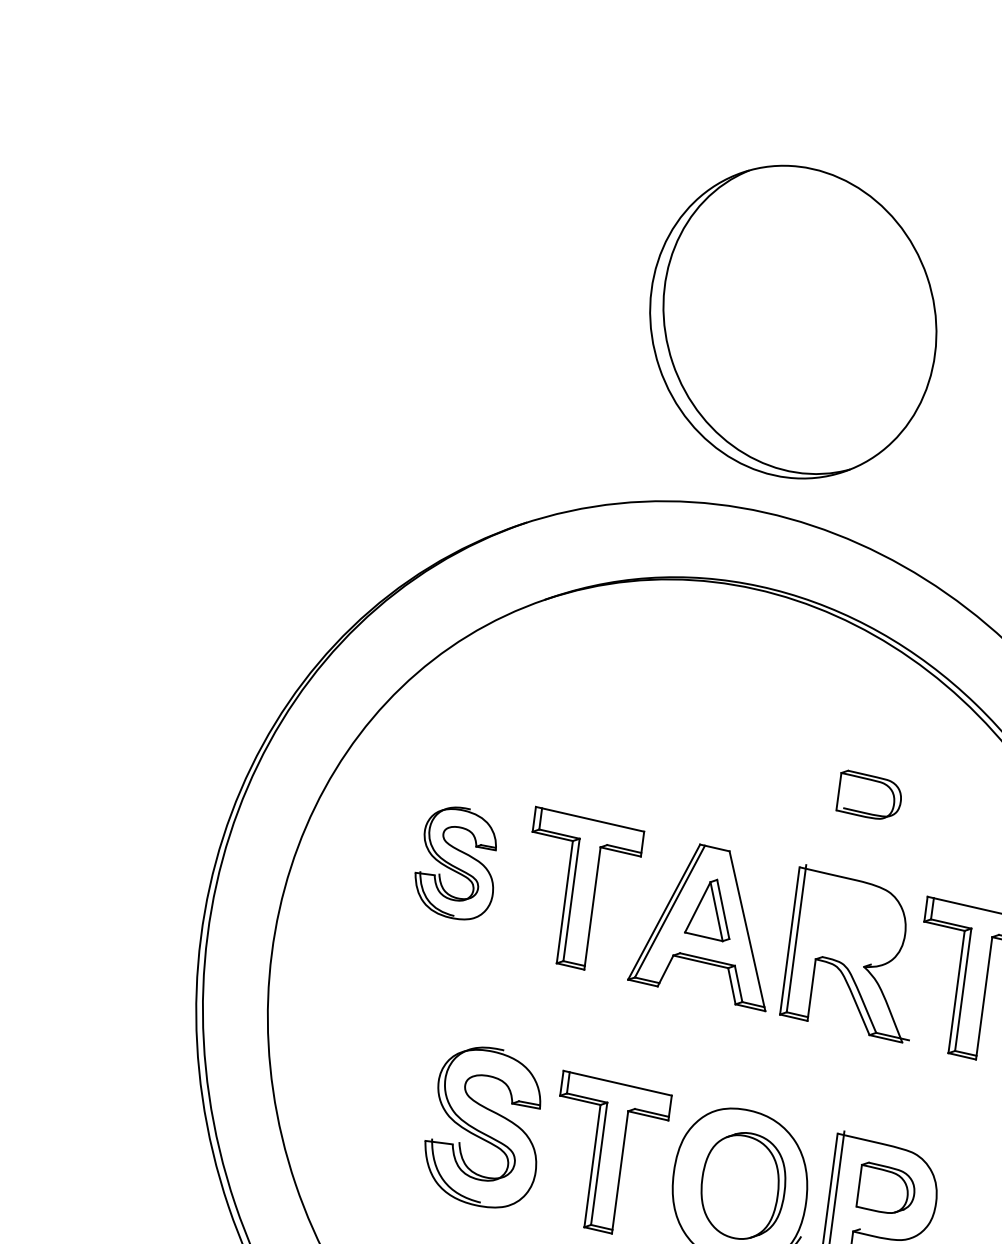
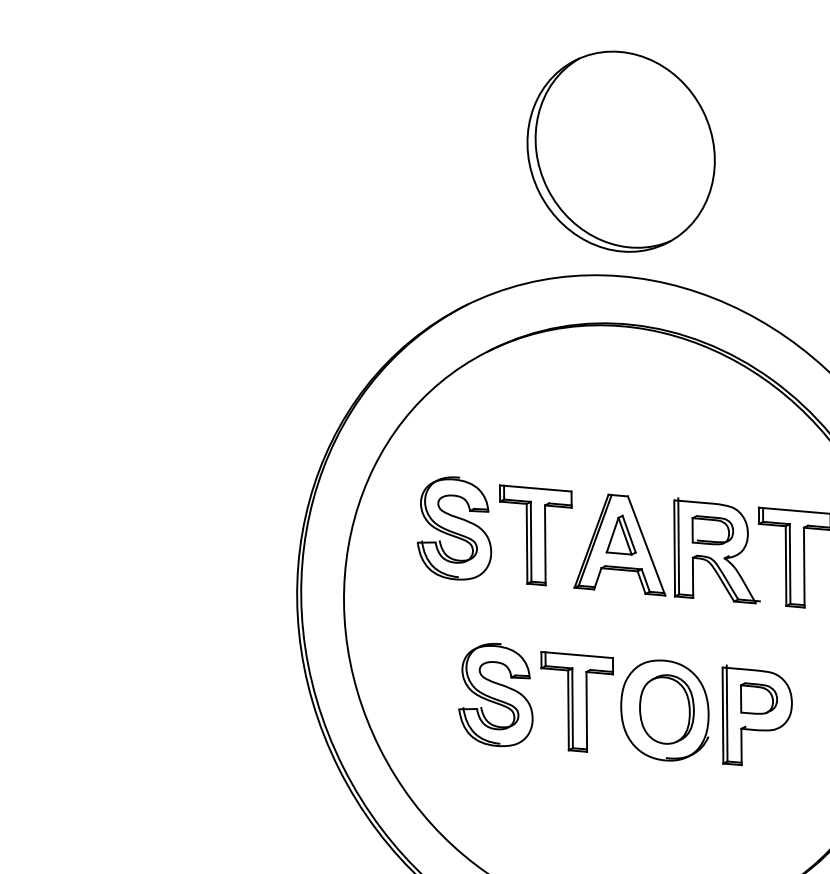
part: (869, 796) -> (712, 530), moved
part: (457, 863) -> (454, 528), size x1.43

